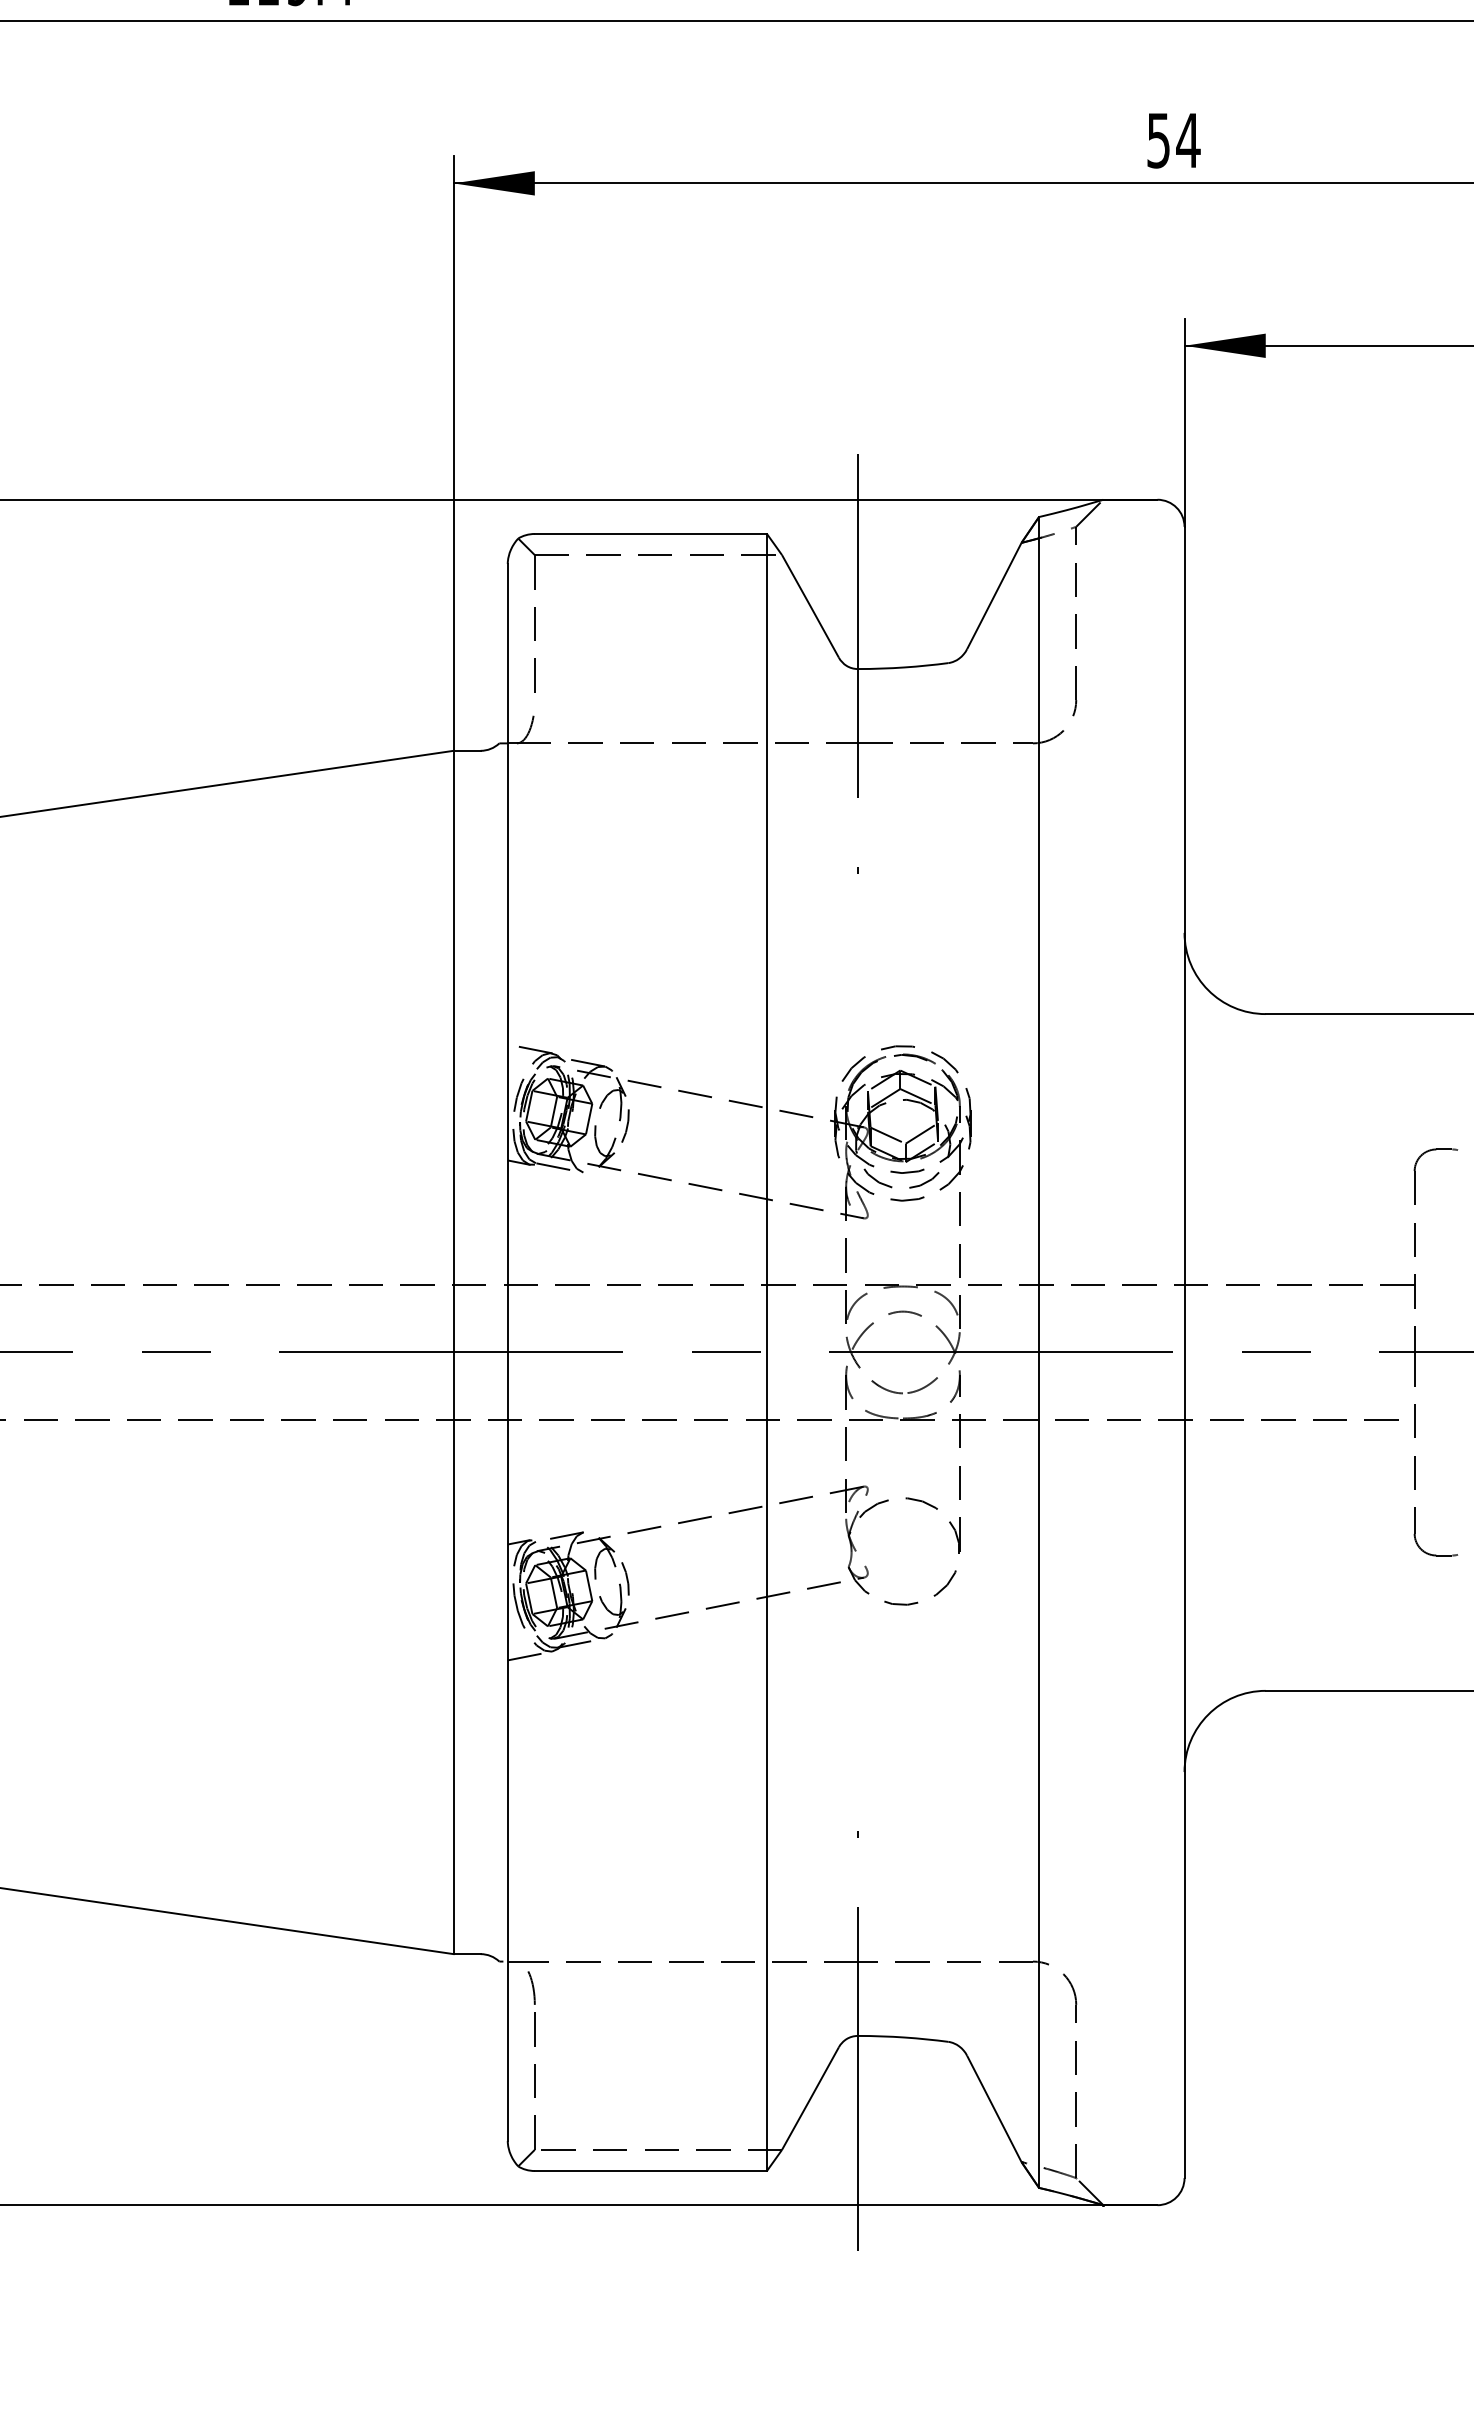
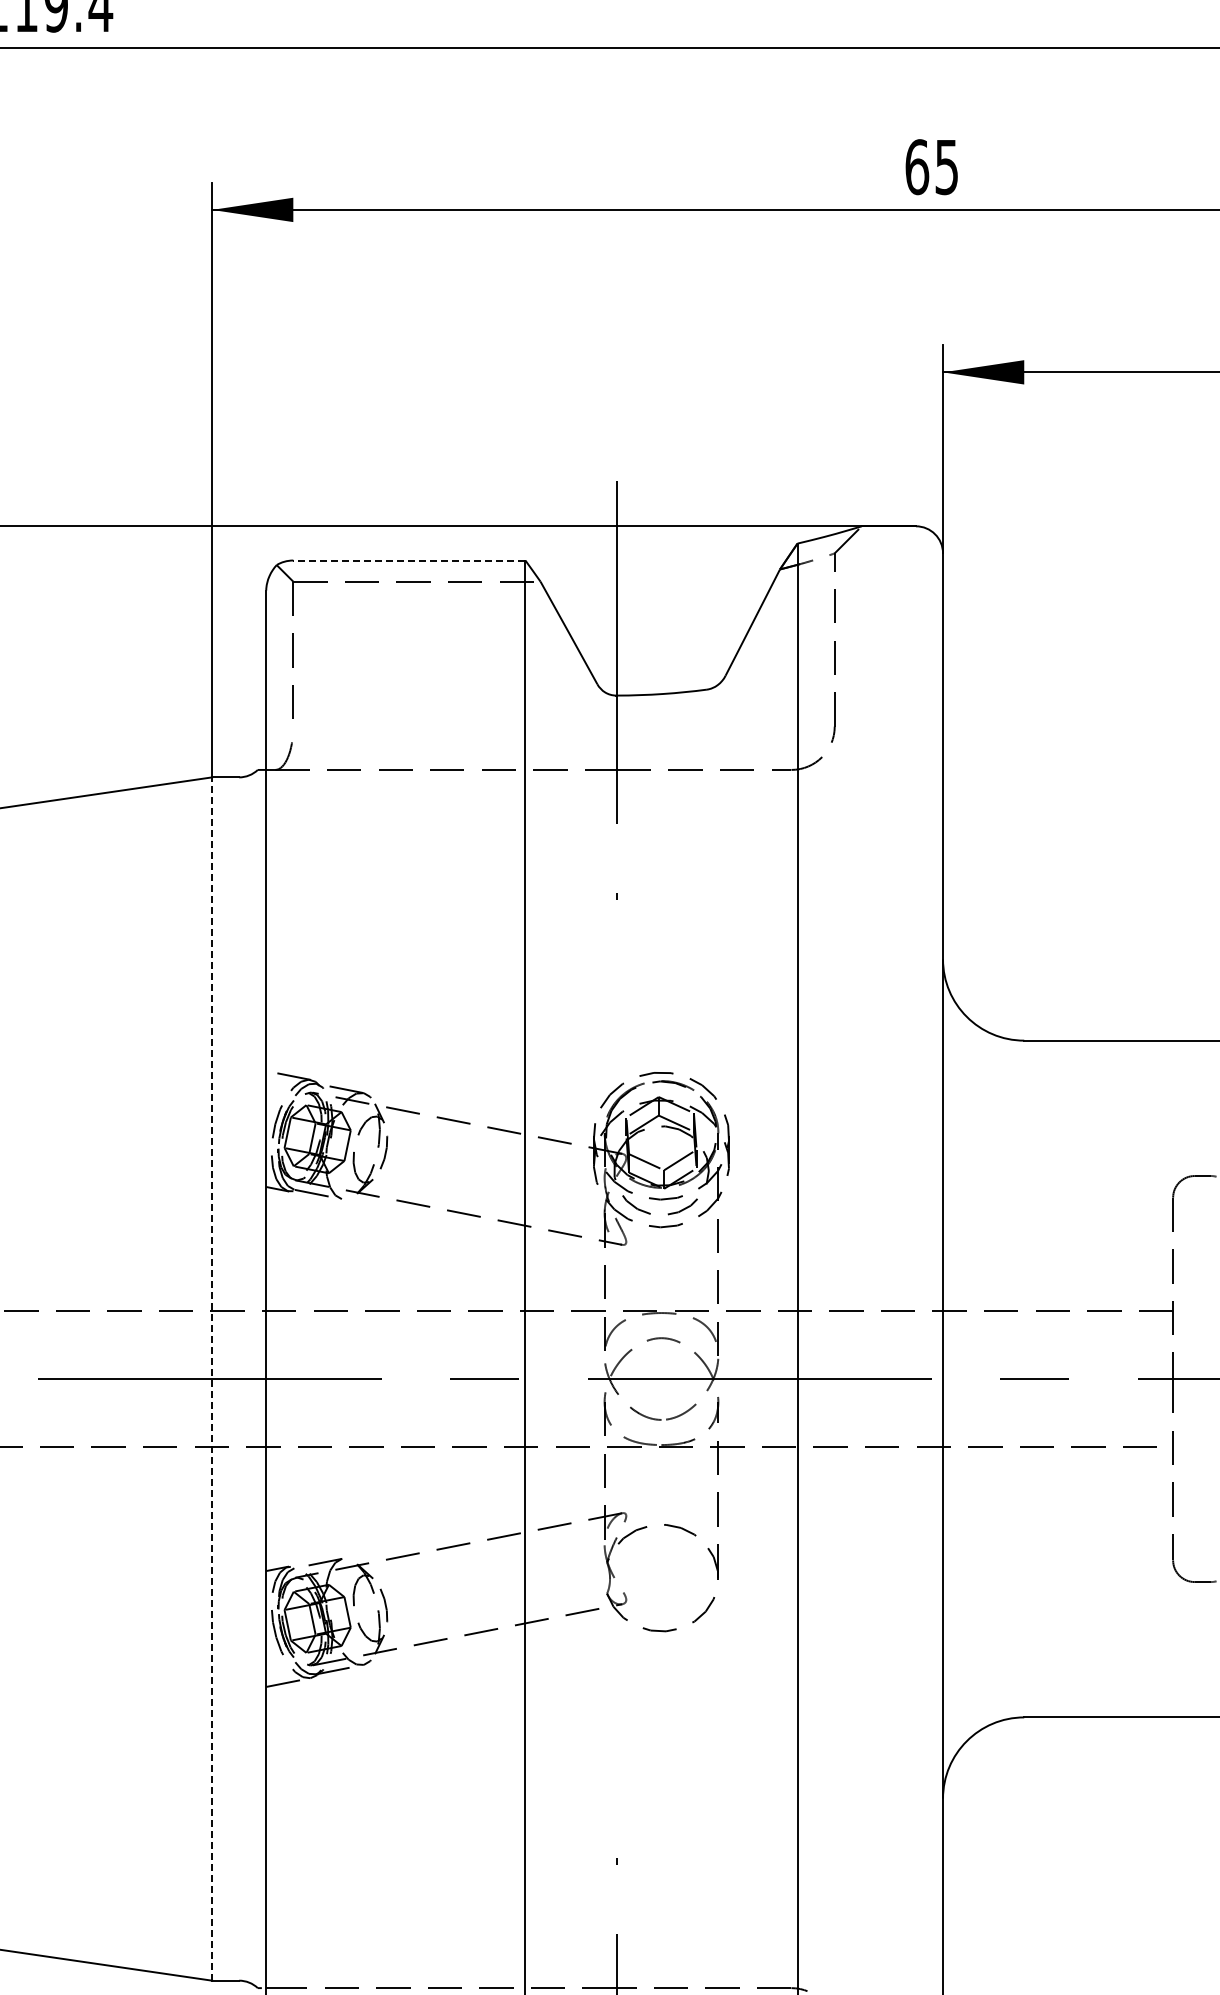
text: (1173, 140) -> (931, 167), 54 -> 65
line: (650, 533) -> (408, 560), solid -> dashed
line: (453, 1352) -> (211, 1379), solid -> dashed

